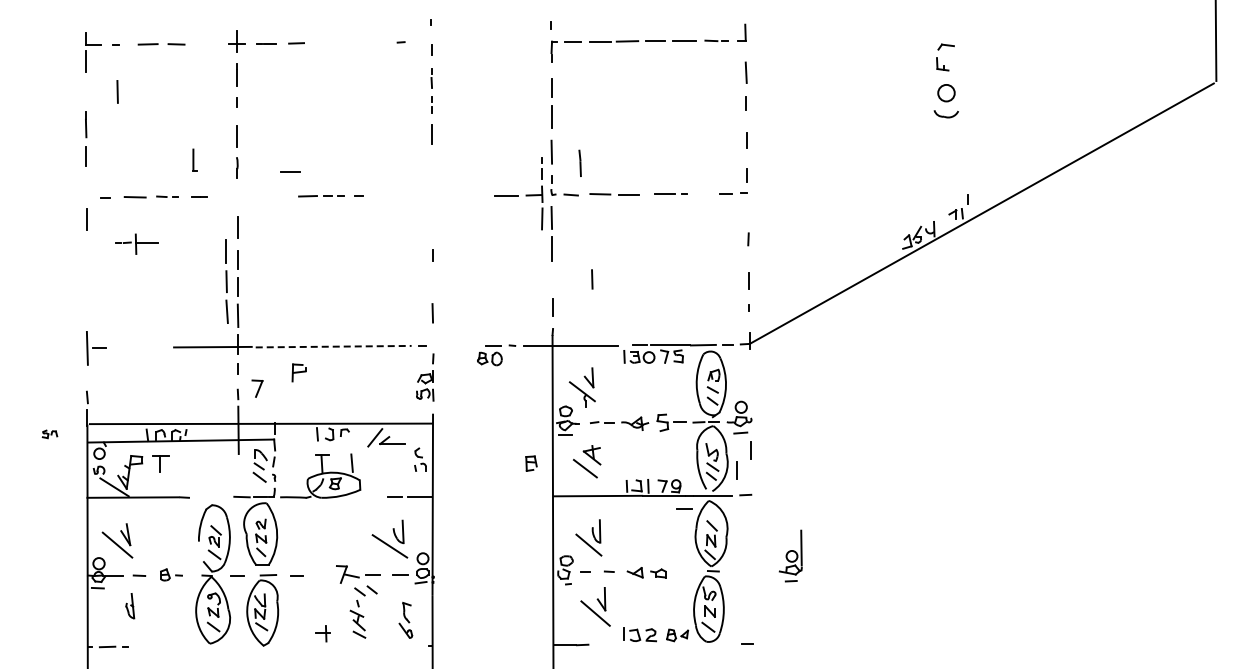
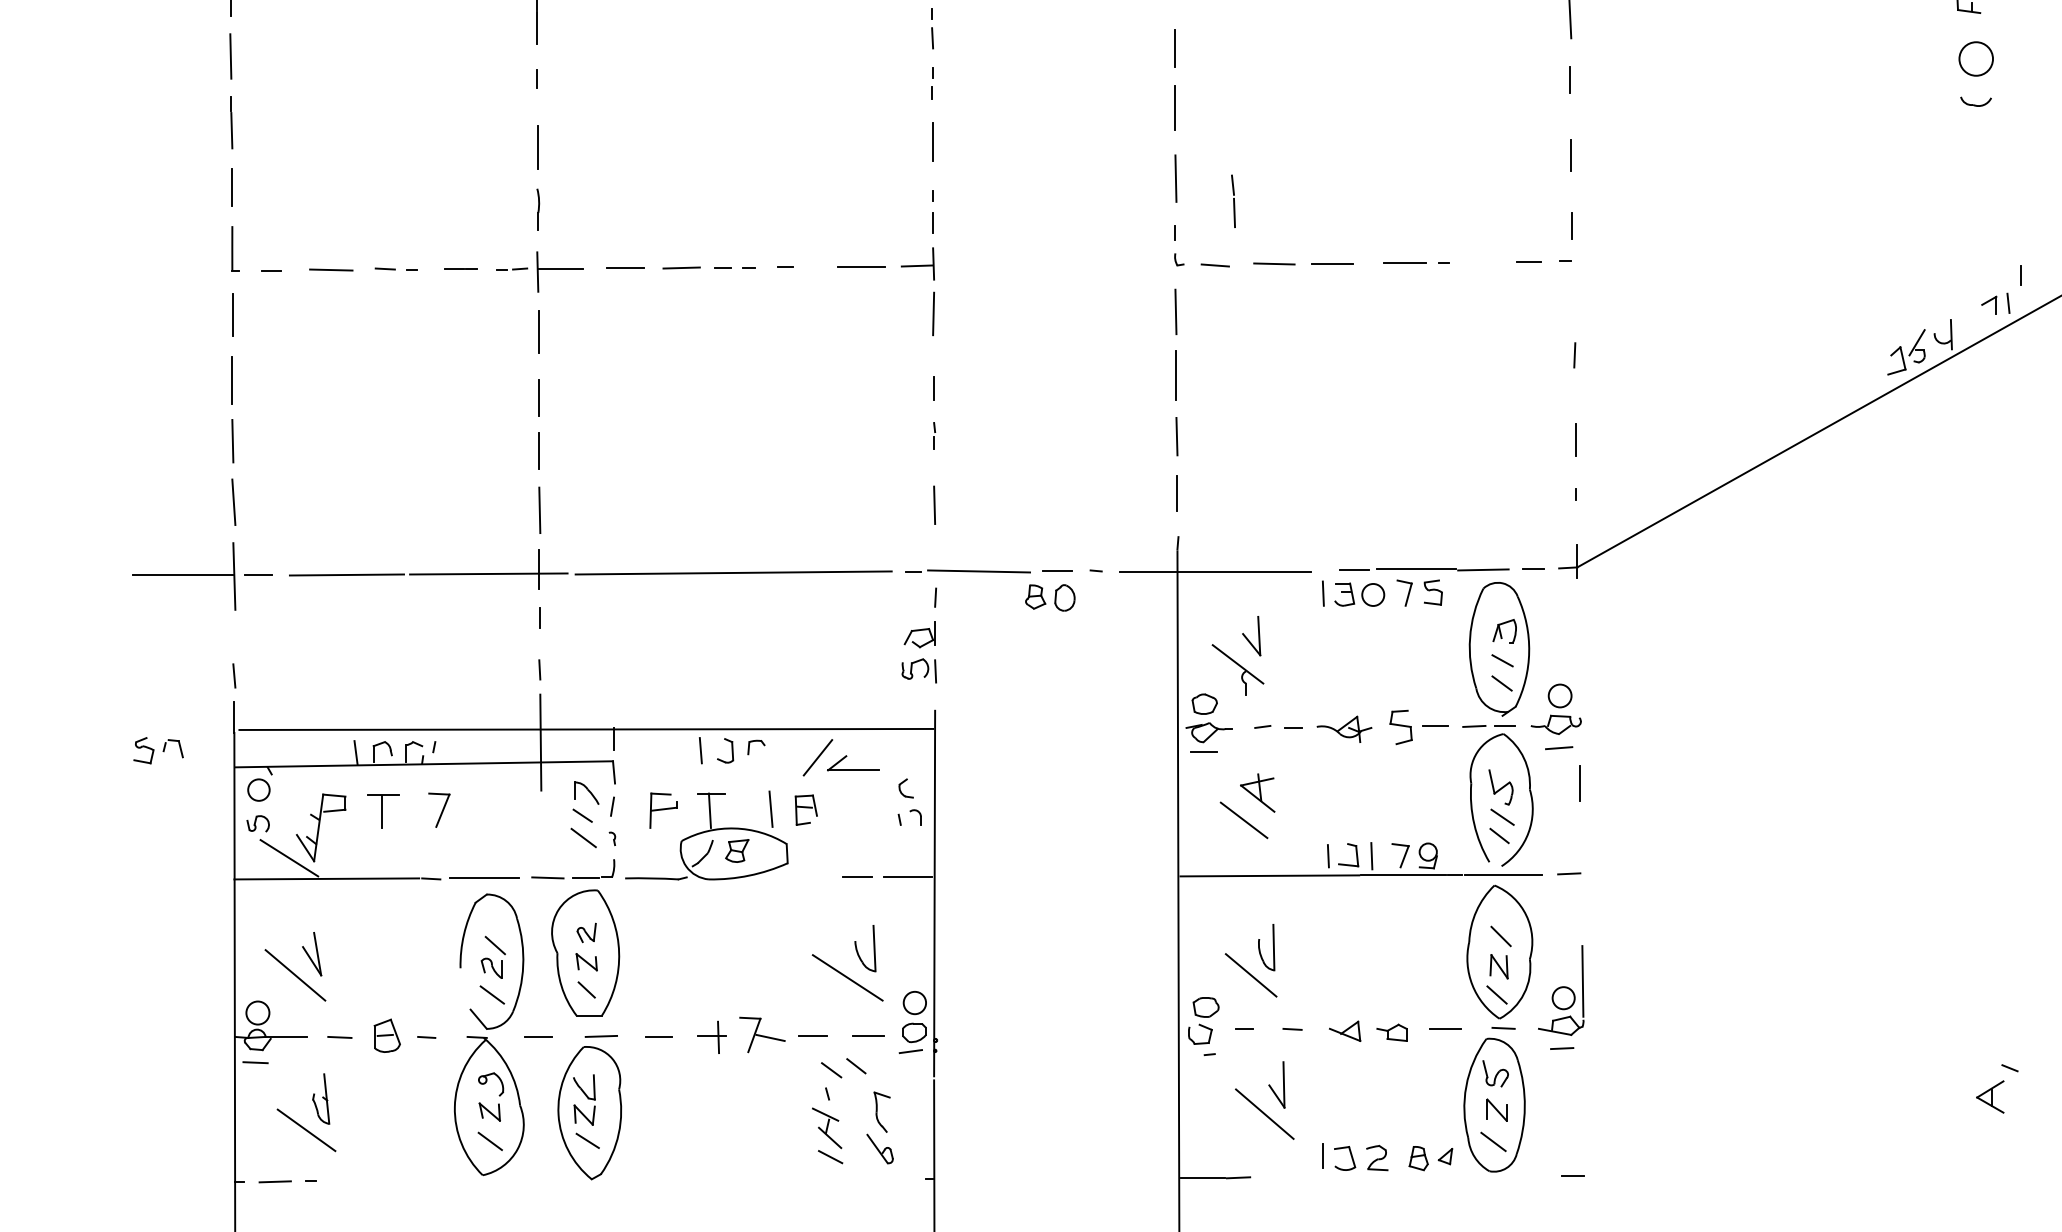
line: (117, 91) -> (230, 55), moved
part: (946, 114) -> (1976, 102), size x0.62
part: (194, 159) -> (234, 248), moved
line: (290, 171) -> (625, 266), moved
part: (518, 193) -> (885, 262), moved
part: (136, 243) -> (538, 270), moved
line: (432, 278) -> (934, 434), added
line: (592, 279) -> (1177, 436), moved
part: (226, 281) -> (232, 440), moved
line: (454, 345) -> (978, 570), added
line: (333, 346) -> (733, 572), dashed -> solid
line: (61, 347) -> (181, 574), added
line: (142, 347) -> (346, 574), added
part: (298, 372) -> (662, 809), moved
part: (257, 388) -> (439, 809), moved
part: (49, 434) -> (157, 751), size x1.67
part: (531, 463) -> (806, 809), moved
line: (736, 470) -> (1550, 824), removed
line: (210, 497) -> (483, 878), added
line: (684, 508) -> (1445, 1028), moved
part: (790, 555) -> (1560, 996), moved
part: (171, 574) -> (404, 1034), size x1.43
part: (956, 600) -> (1996, 1087), added
part: (363, 611) -> (838, 1109), moved
line: (122, 621) -> (305, 1130), added
part: (322, 633) -> (711, 1036), moved

